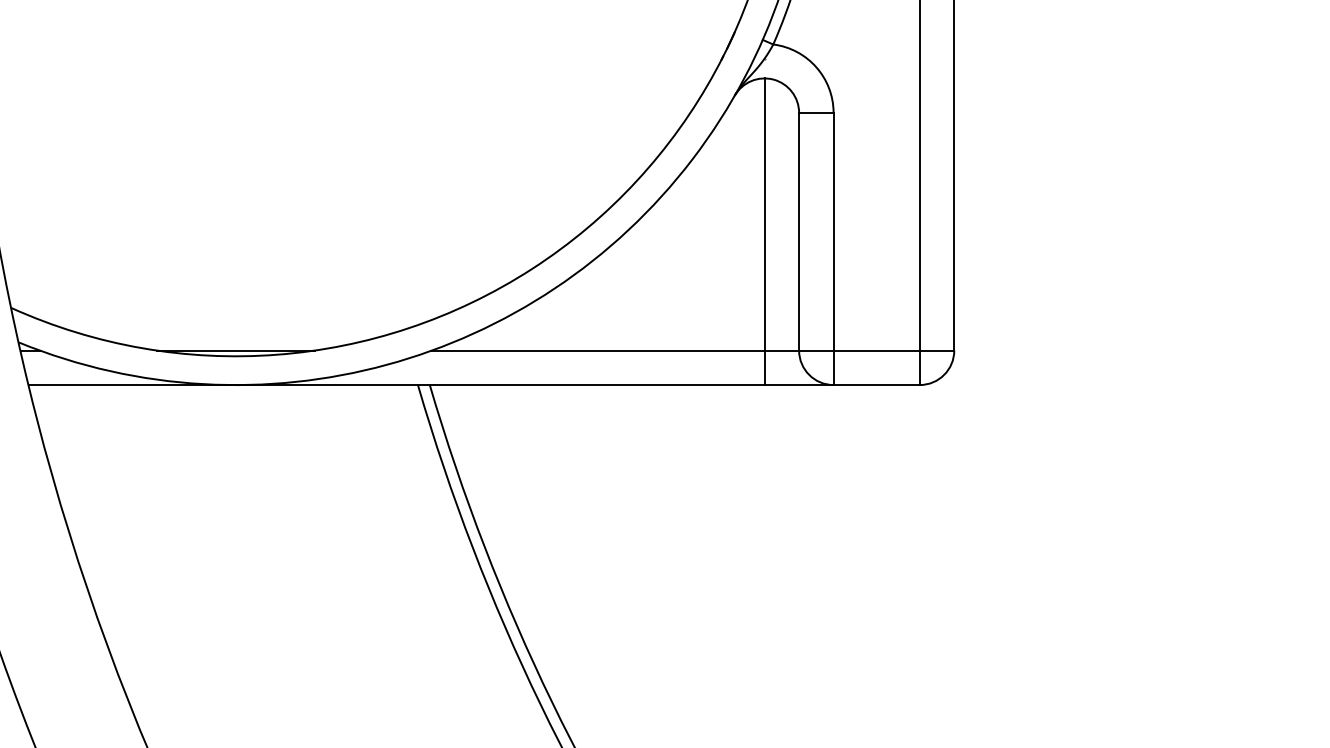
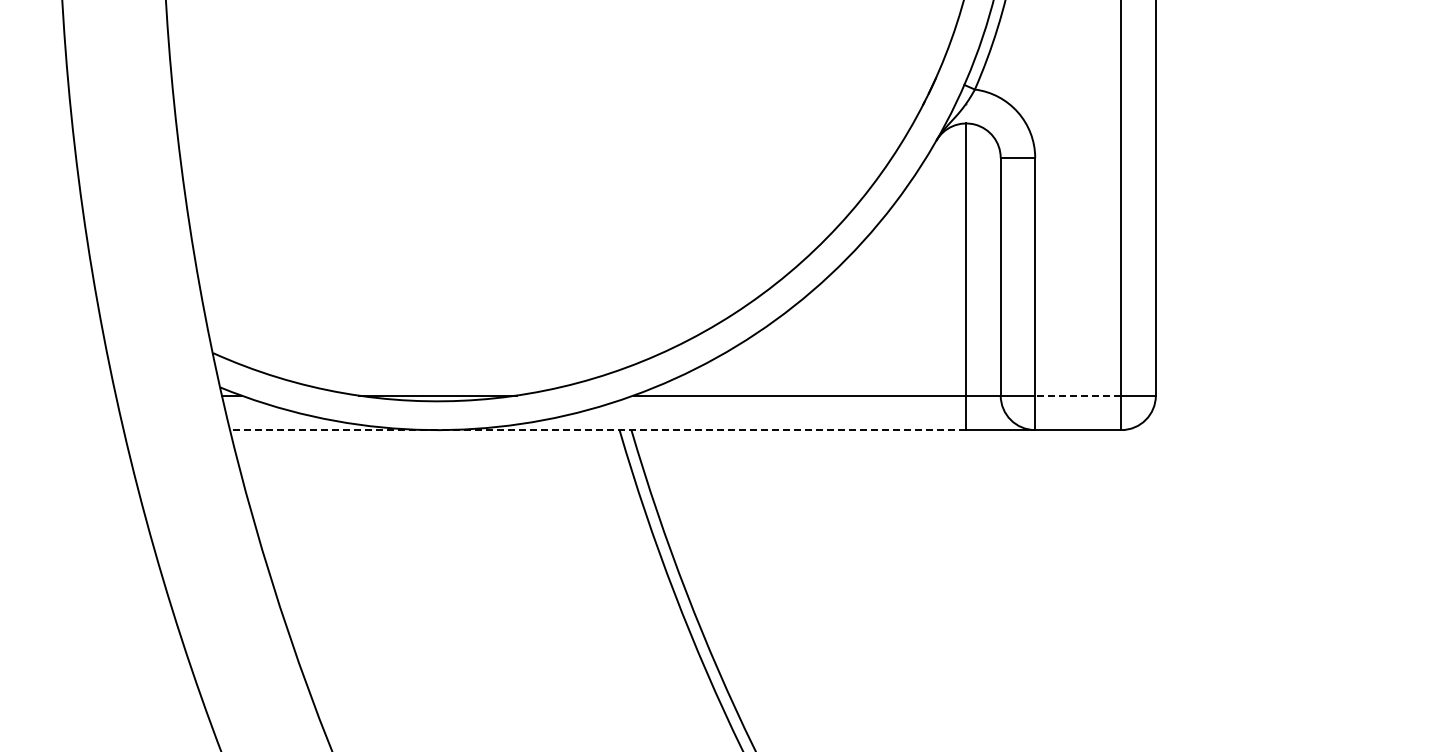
line: (875, 350) -> (1077, 395), solid -> dashed
line: (396, 385) -> (598, 430), solid -> dashed

